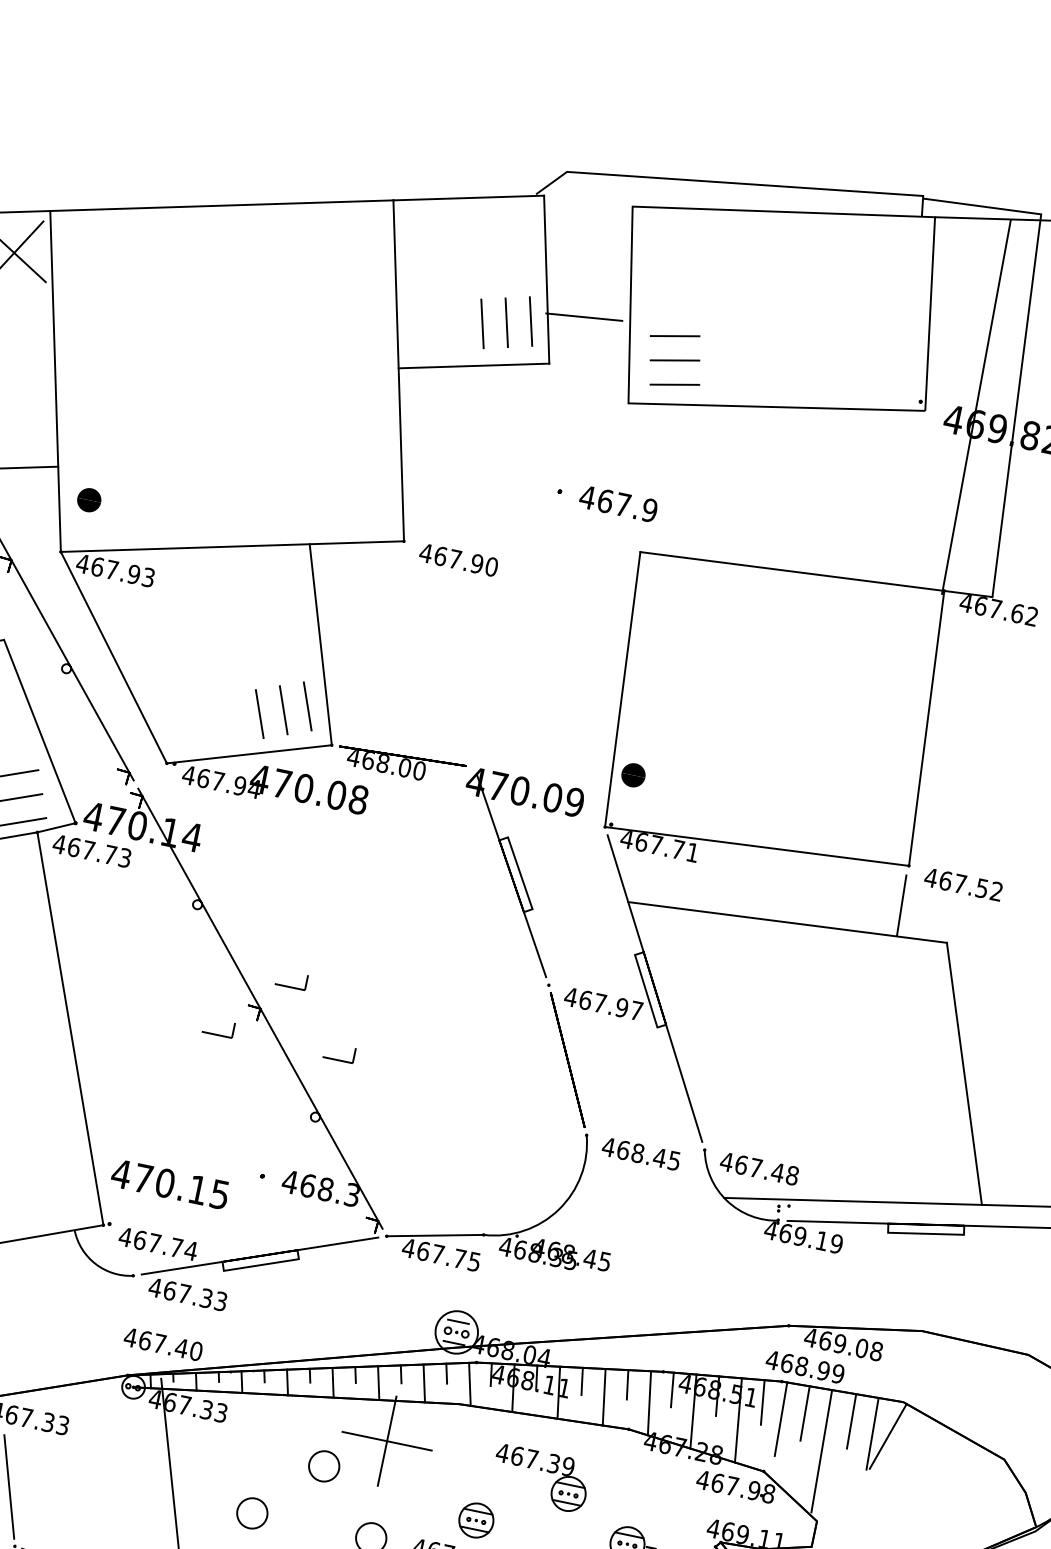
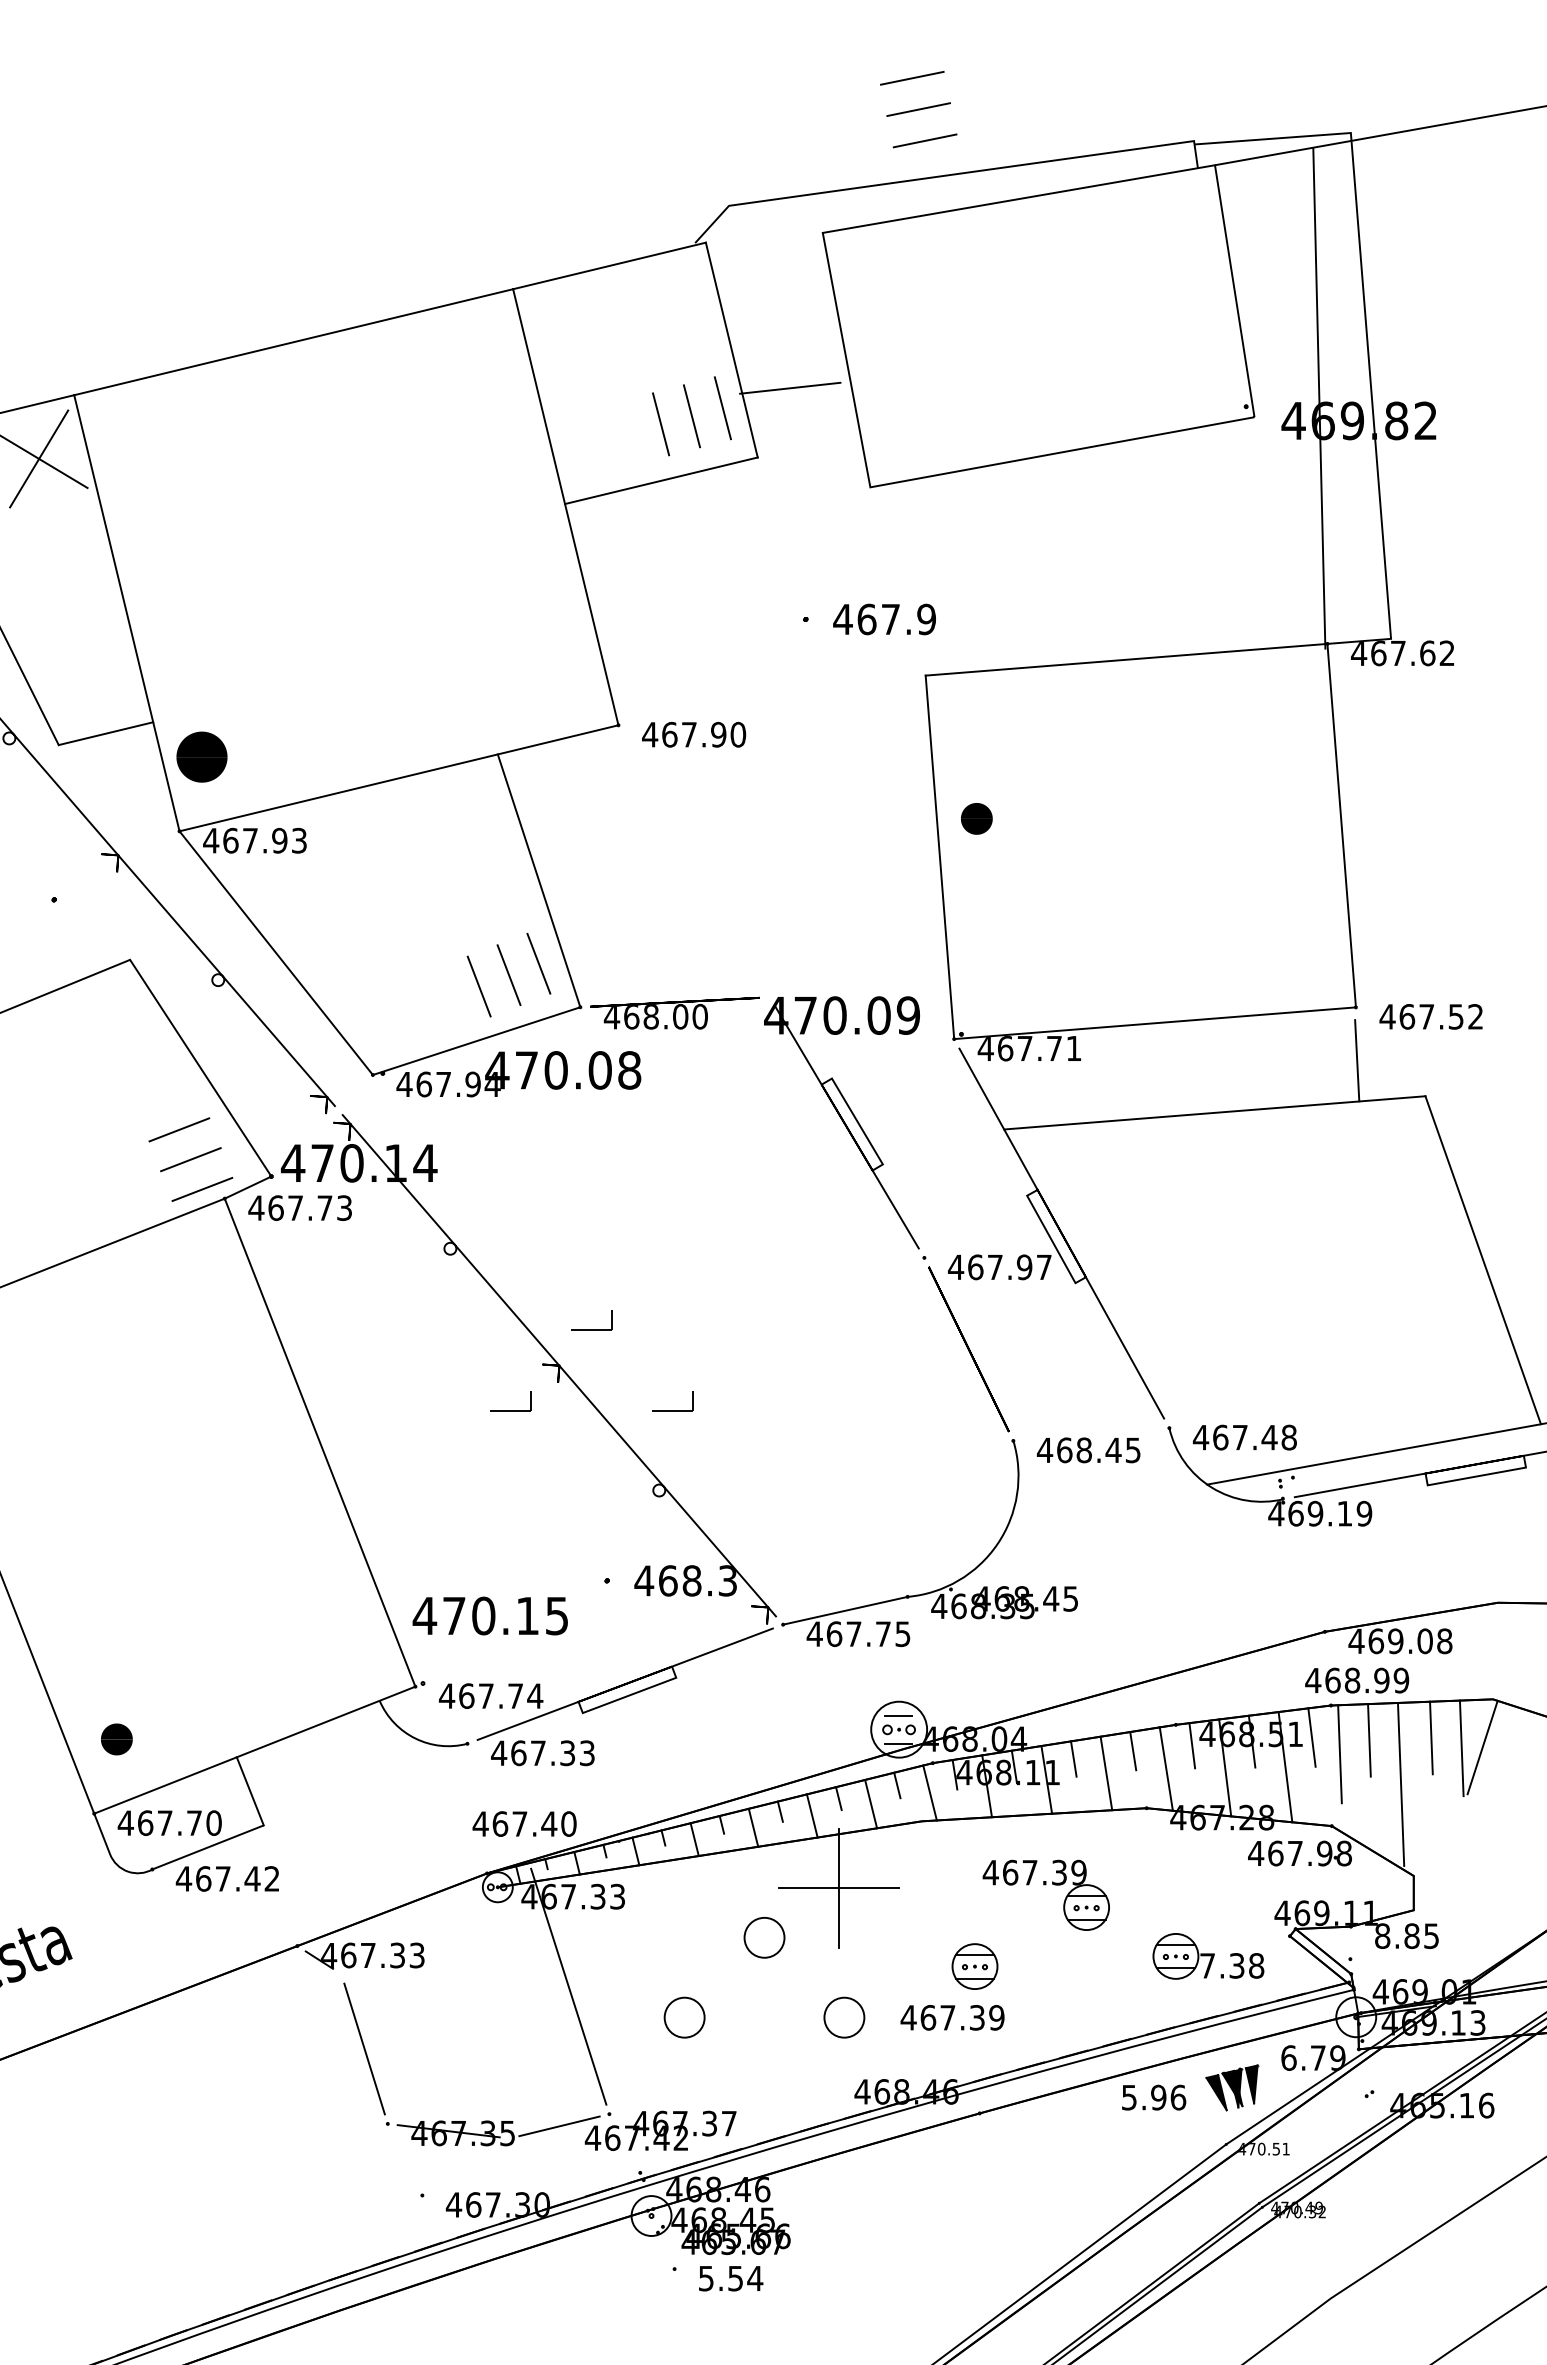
part: (674, 360) -> (918, 109), moved
part: (89, 499) -> (202, 756), size x1.6
part: (633, 774) -> (976, 818), moved

